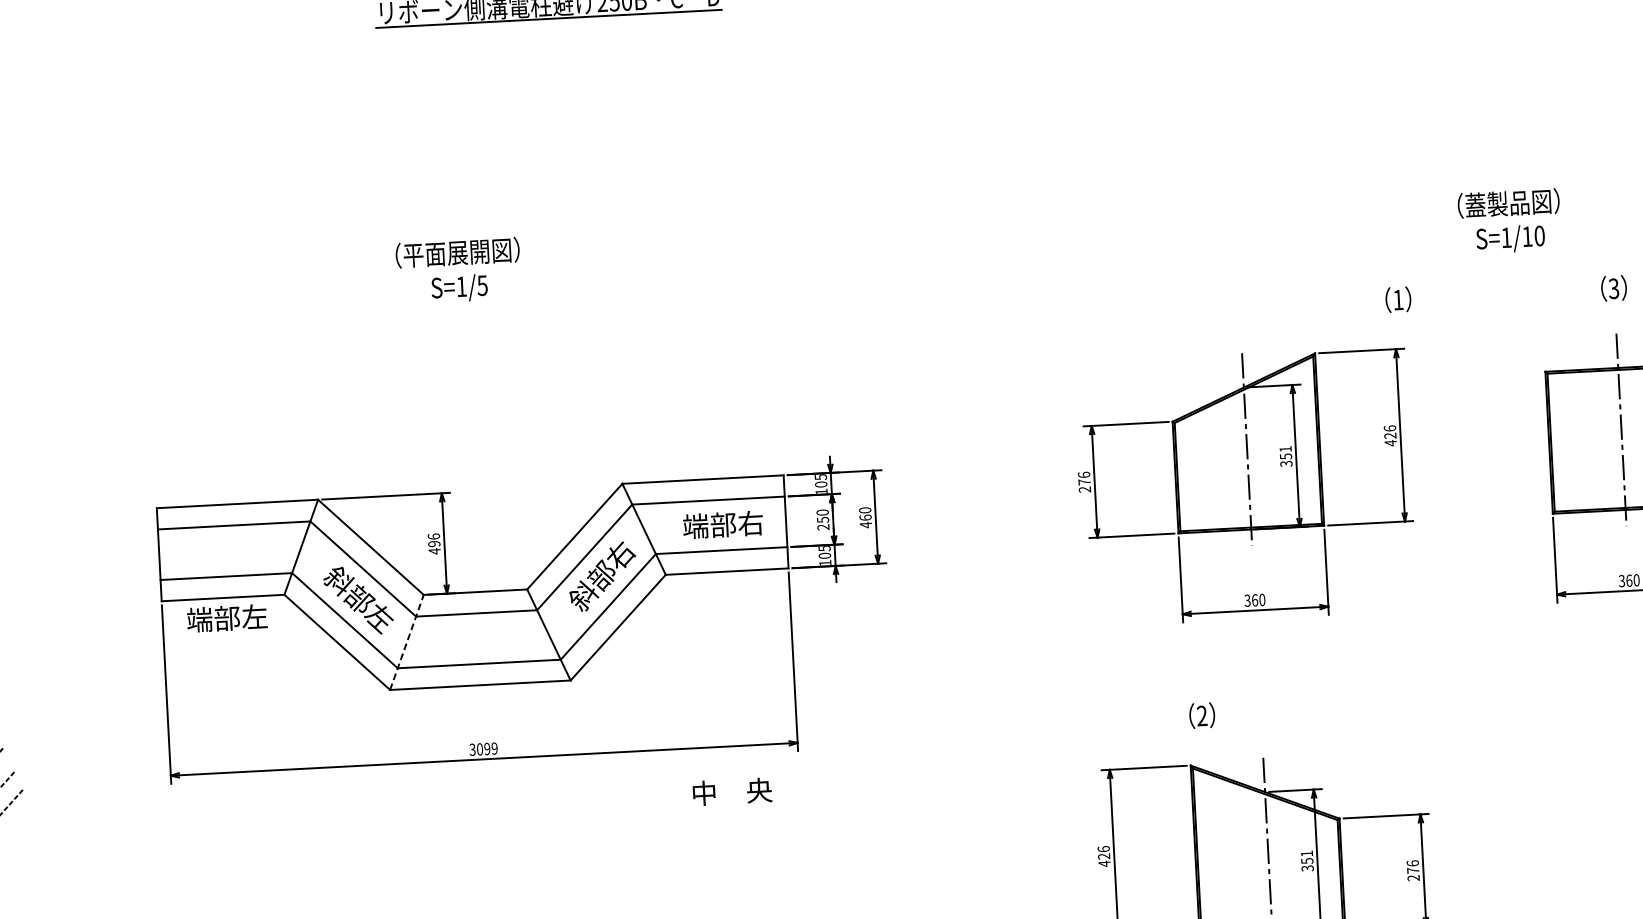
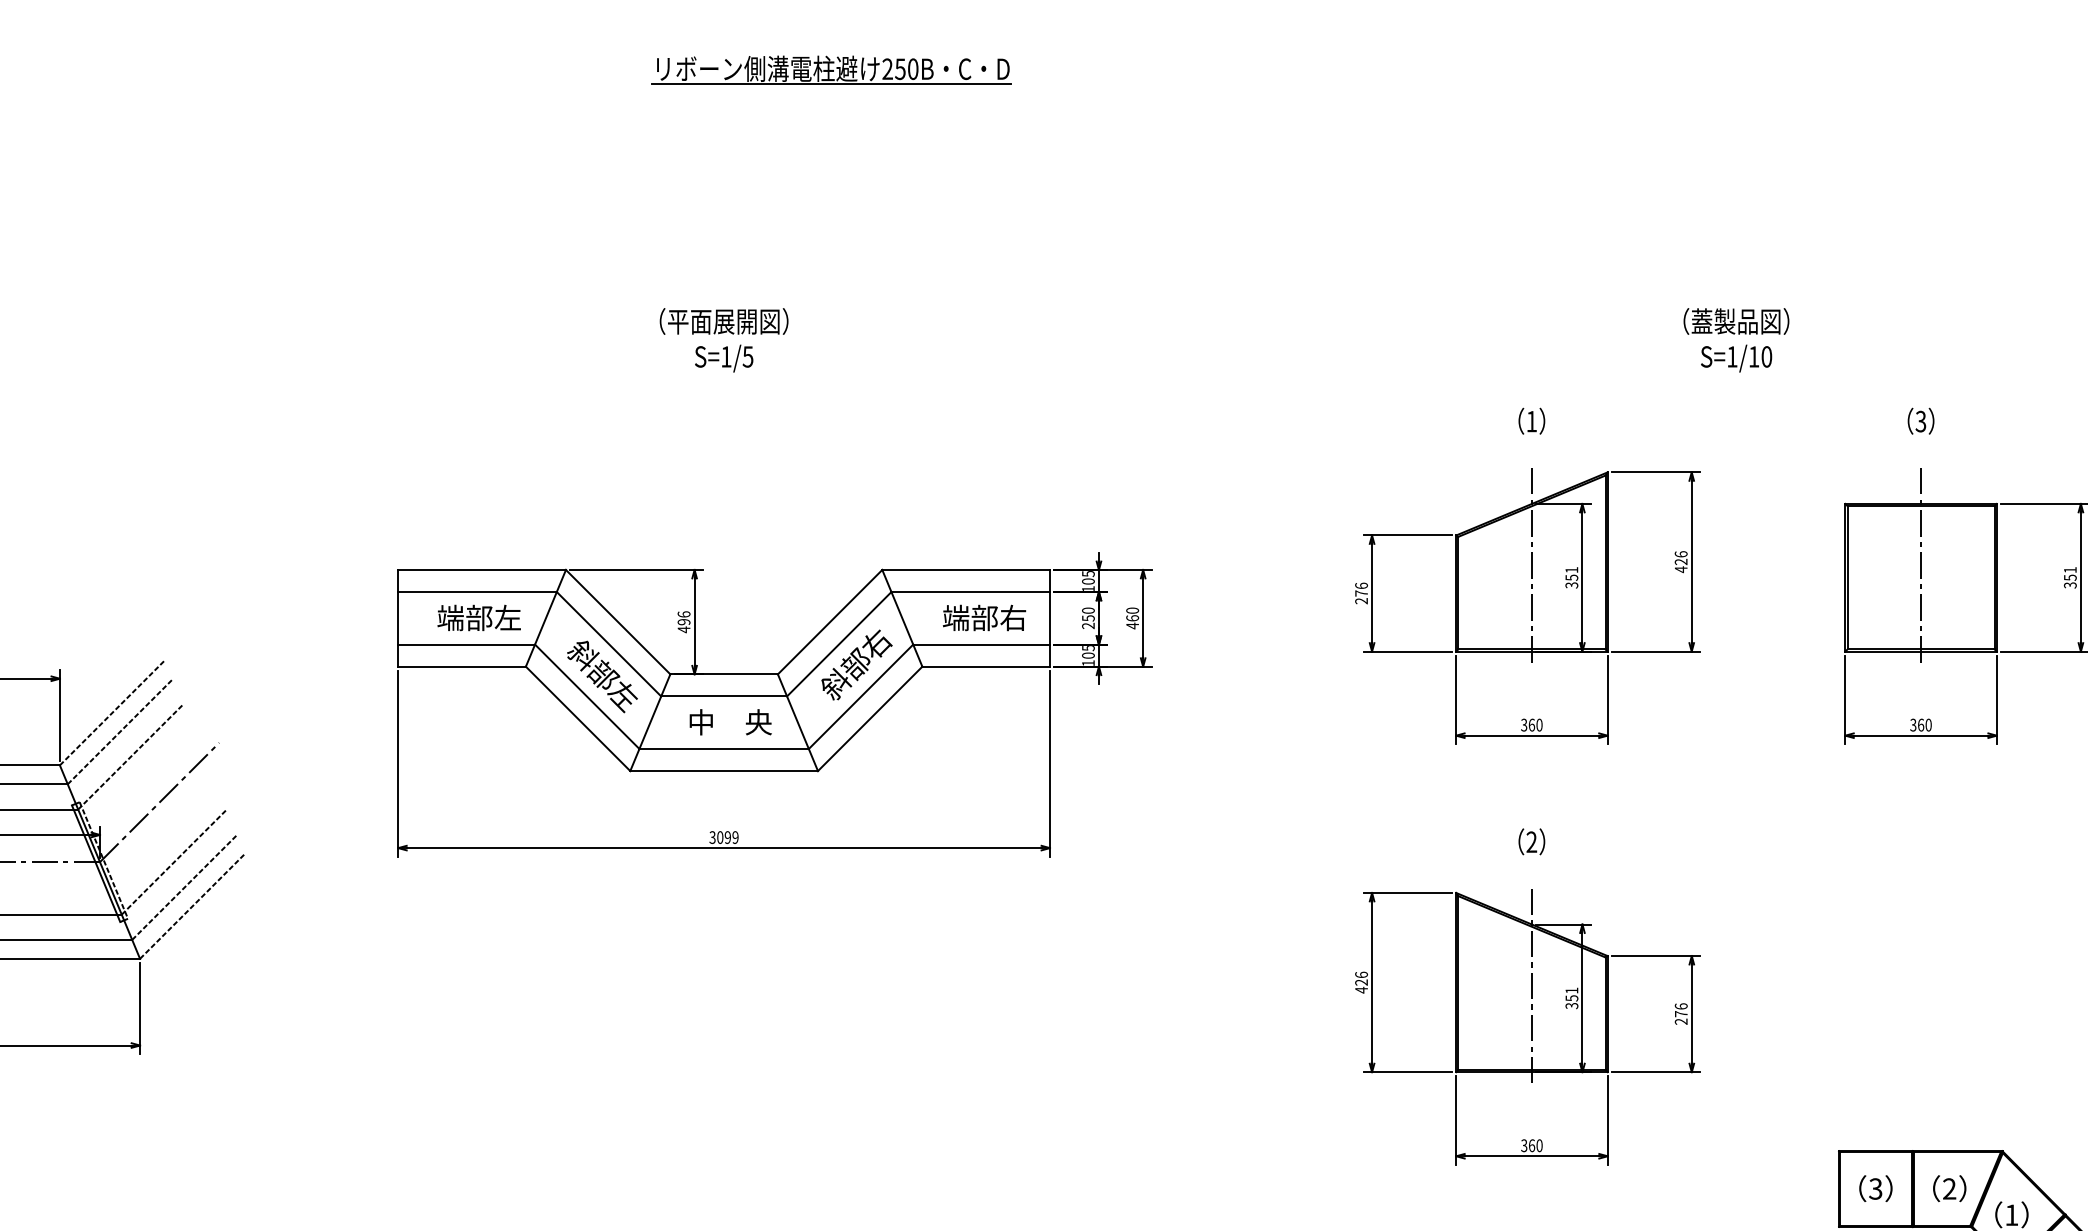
text: (1509, 221) -> (1736, 340), moved
text: (1397, 299) -> (1531, 420), moved
text: (226, 617) -> (478, 617), moved
line: (407, 642) -> (650, 722), dashed -> solid
text: (1201, 715) -> (1531, 841), moved
text: (732, 792) -> (730, 722), moved

